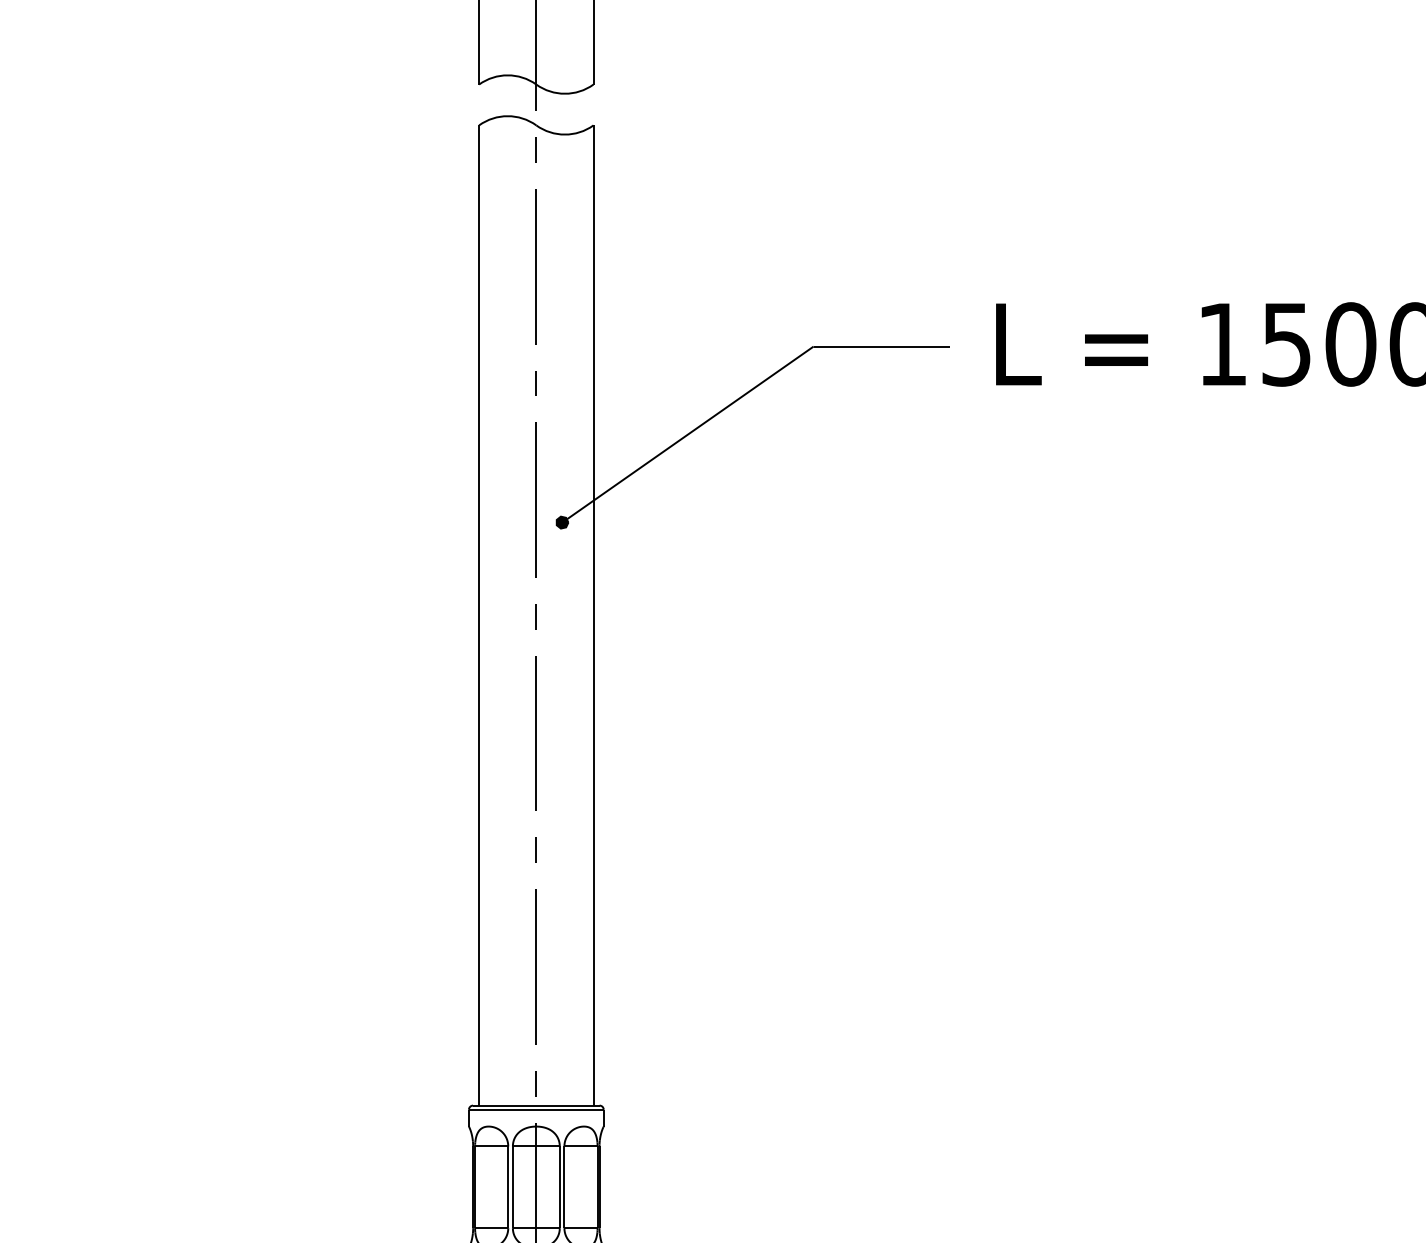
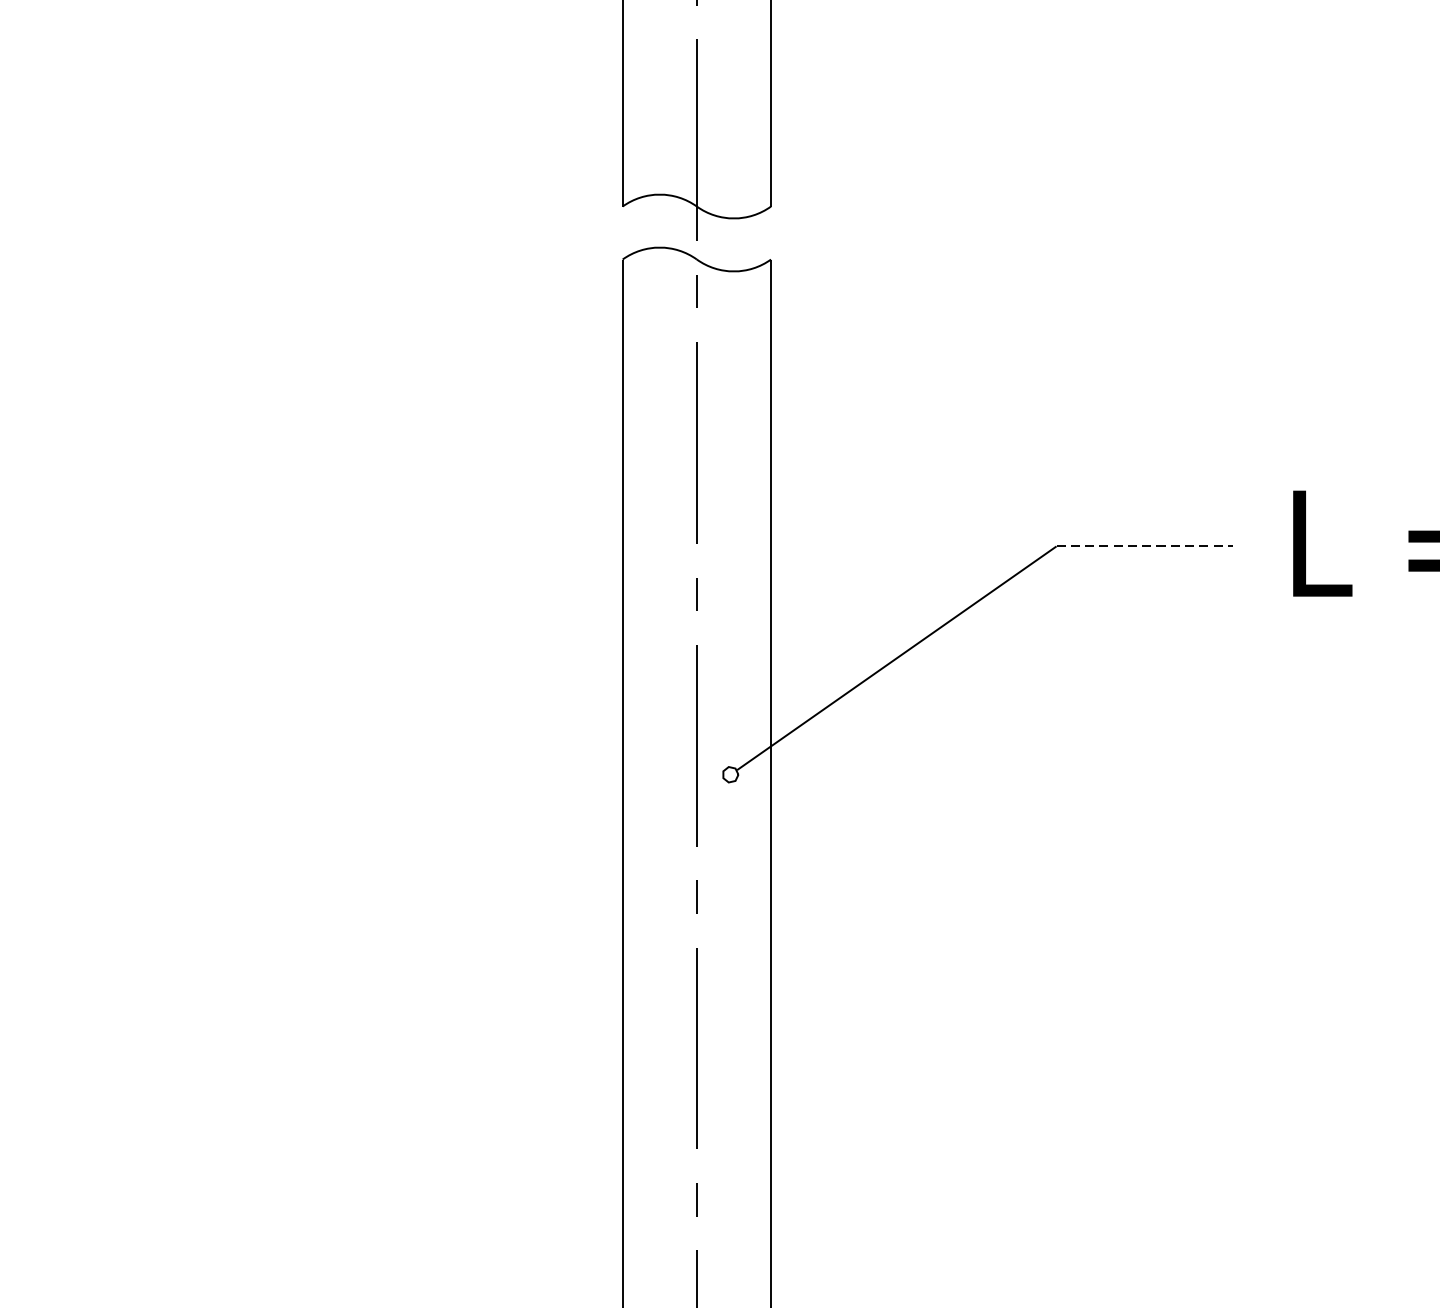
line: (882, 346) -> (1145, 546), solid -> dashed
fill: (562, 522) -> (730, 774), removed

